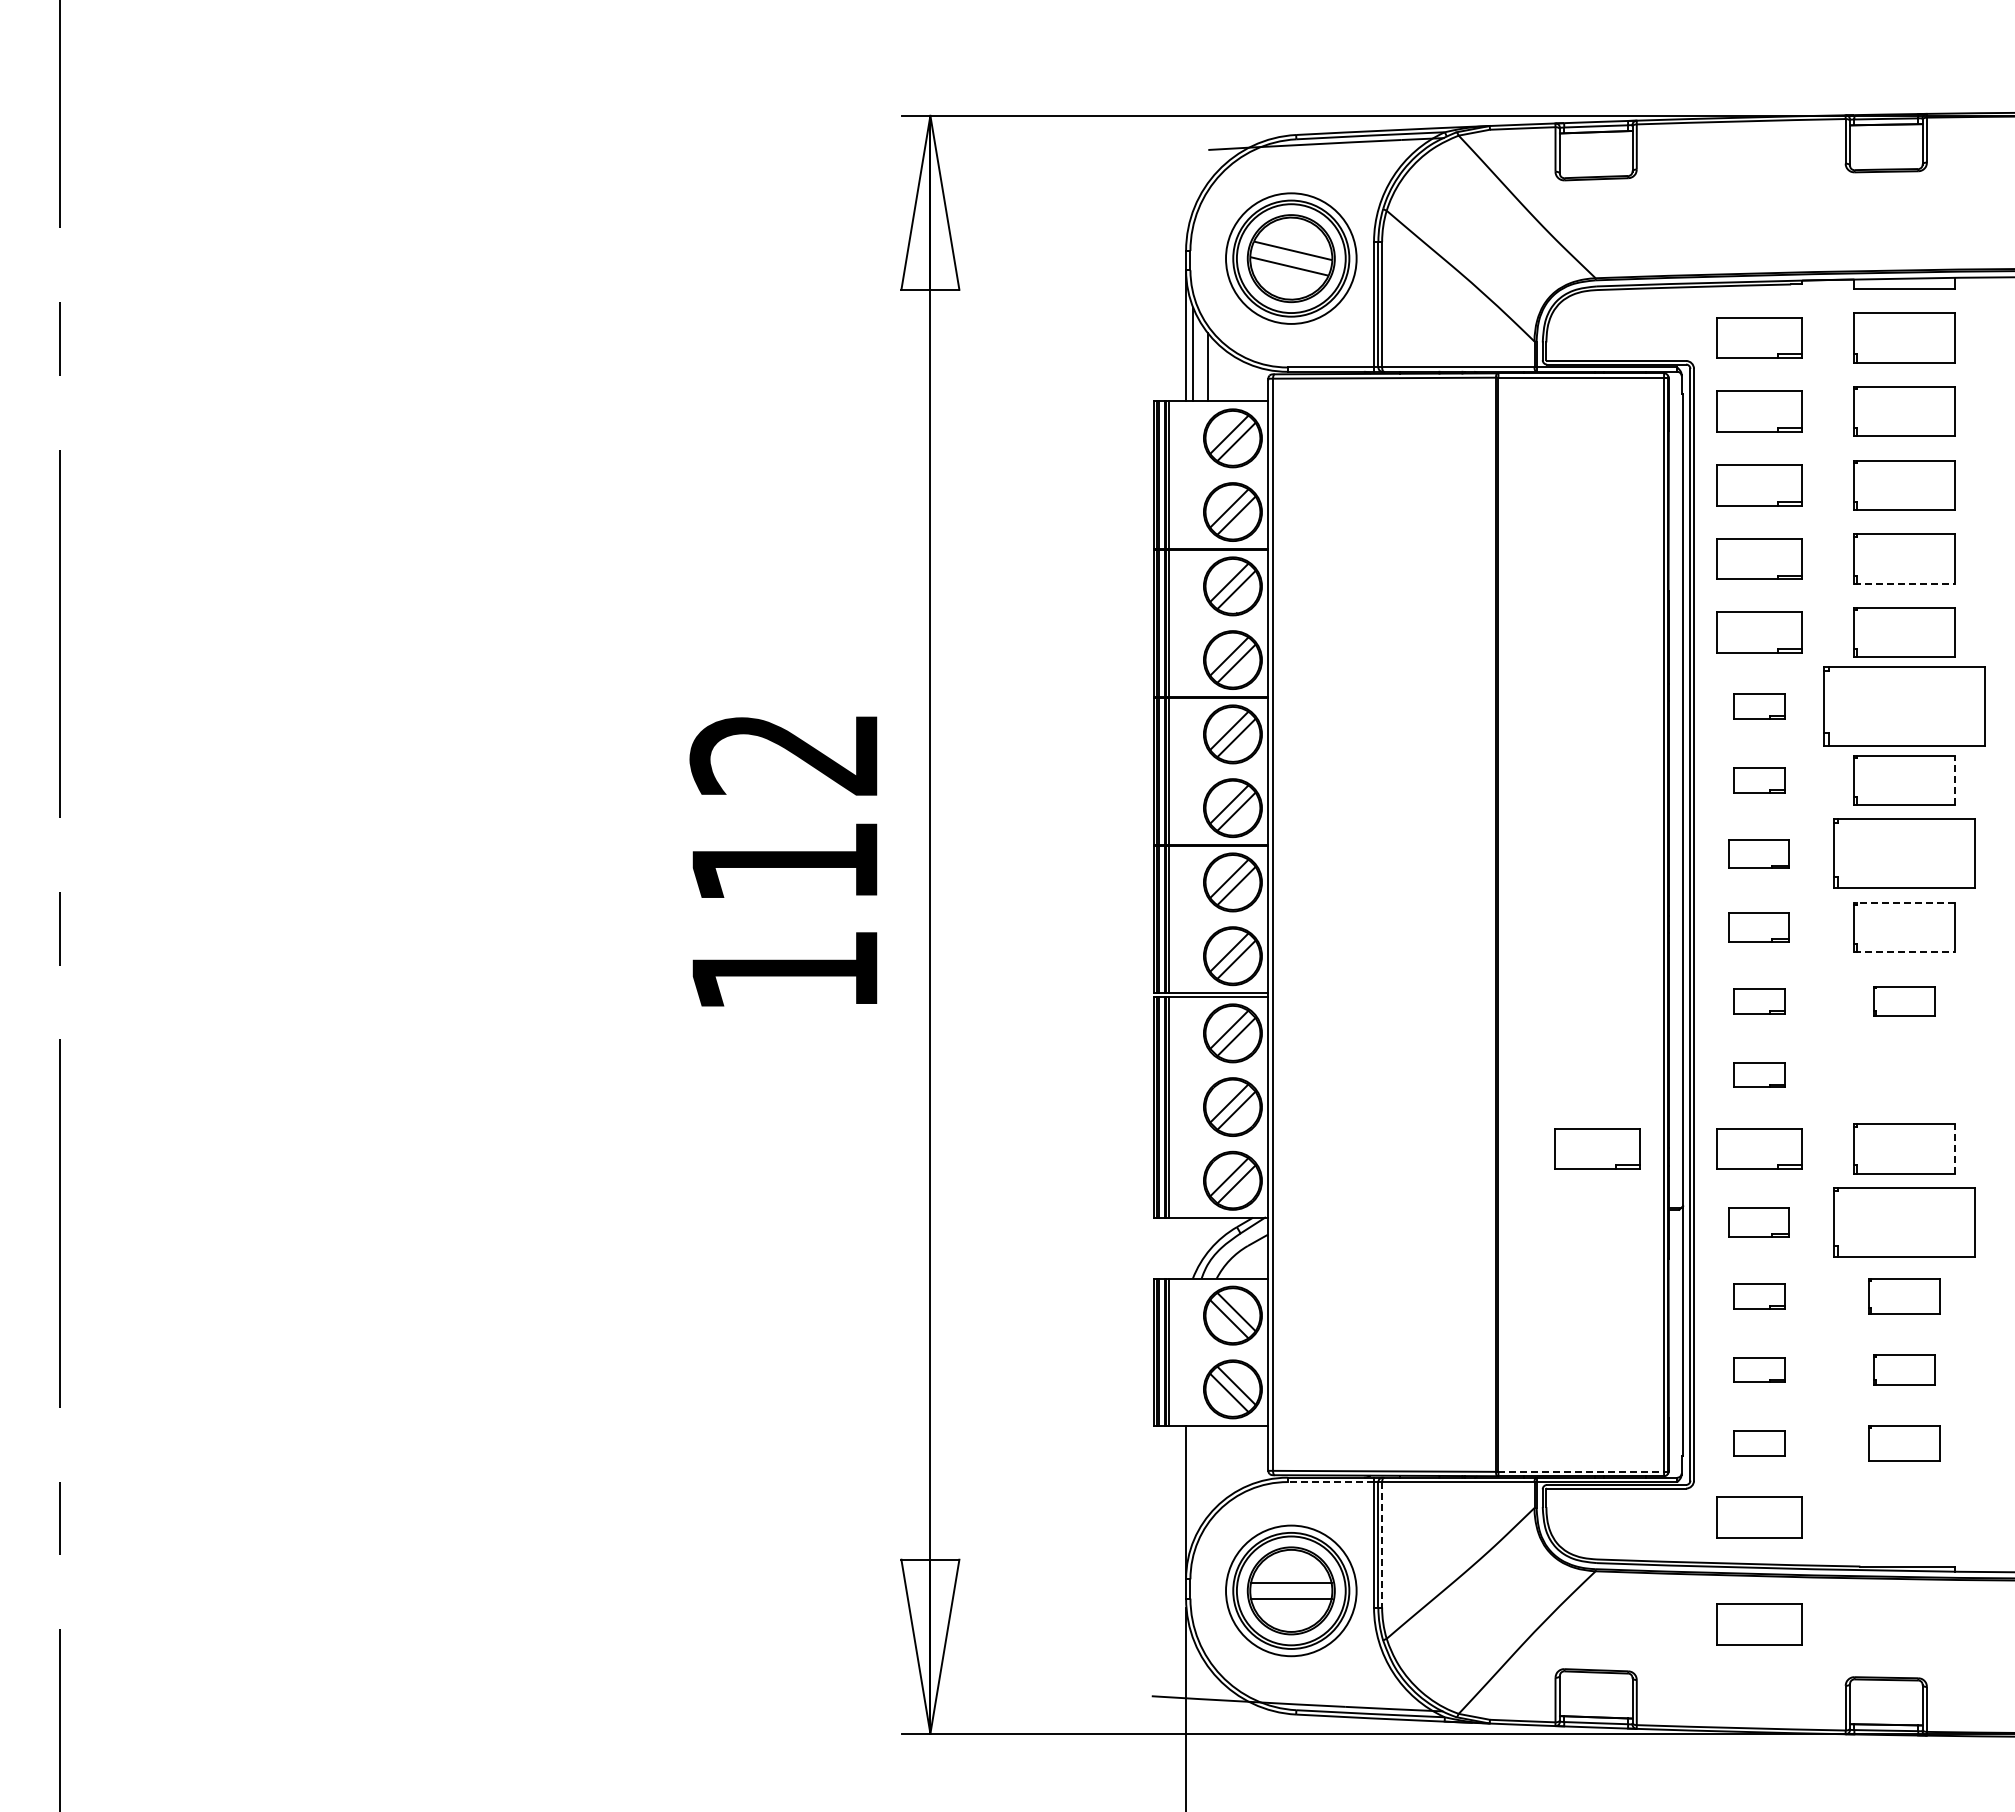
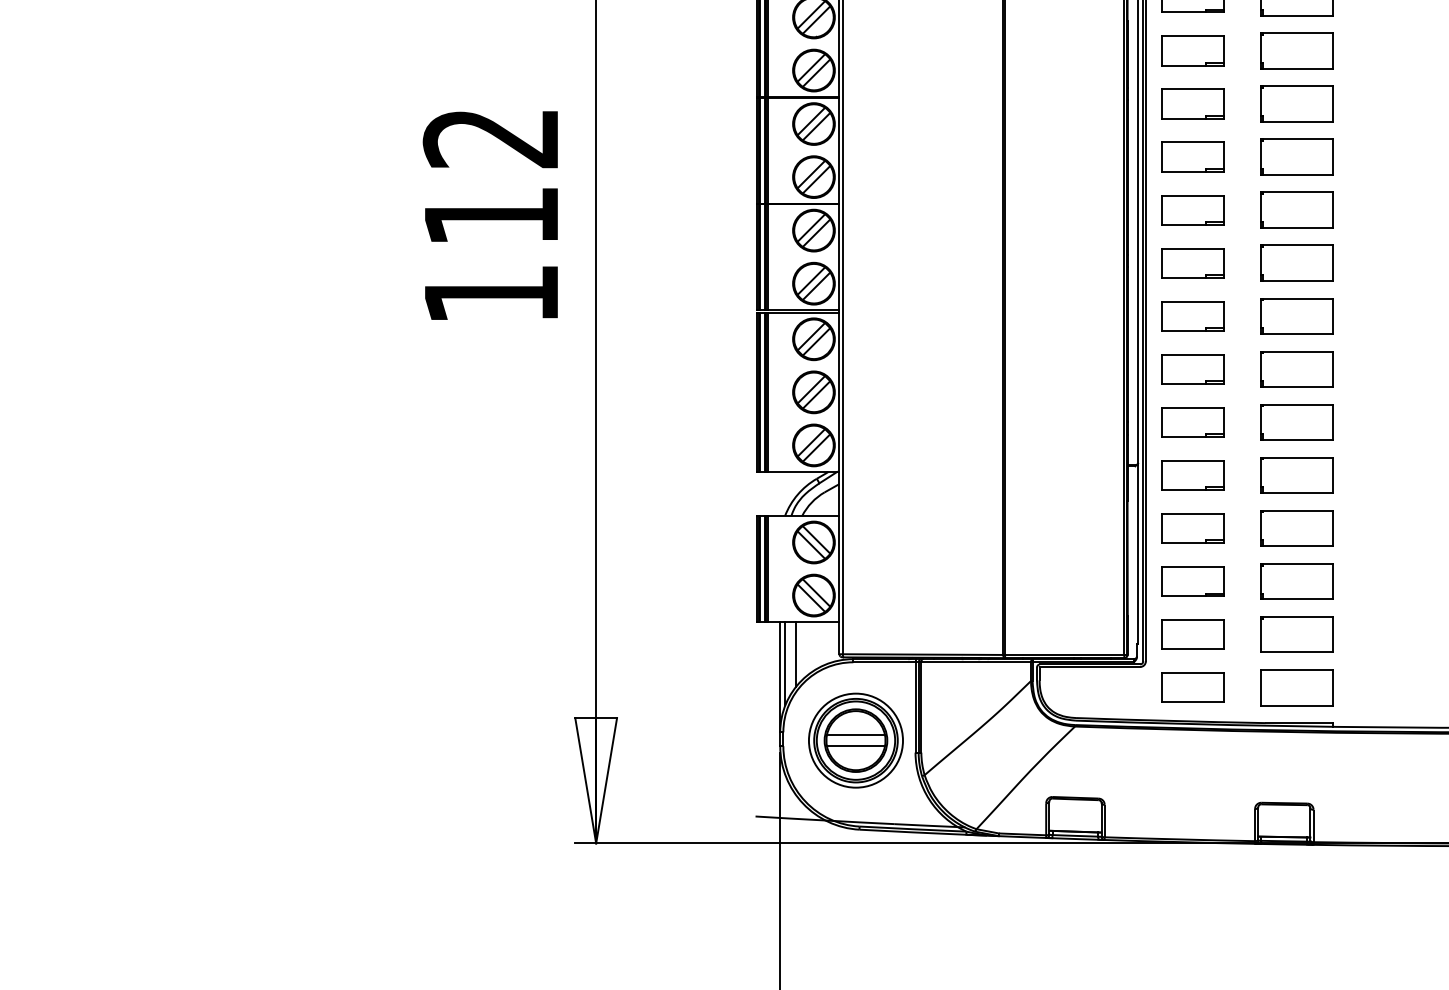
line: (1904, 583) -> (1297, 15), dashed -> solid
part: (1759, 706) -> (1193, 103), size x1.67
part: (1904, 706) -> (1297, 103), size x0.62
part: (1759, 780) -> (1193, 157), size x1.67
line: (1954, 780) -> (1333, 157), dashed -> solid
part: (1759, 853) -> (1193, 209), size x1.43
part: (1904, 853) -> (1297, 209), size x0.71
line: (1903, 903) -> (1296, 245), dashed -> solid
part: (1759, 927) -> (1193, 263), size x1.43
line: (1904, 952) -> (1297, 281), dashed -> solid
part: (1759, 1001) -> (1193, 316), size x1.67
part: (1904, 1001) -> (1297, 316), size x1.67
part: (1759, 1074) -> (1193, 368), size x1.67
part: (1904, 1074) -> (1297, 368), added
part: (1597, 1148) -> (1076, 422), removed
line: (1954, 1148) -> (1333, 422), dashed -> solid
part: (1759, 1222) -> (1193, 475), size x1.43
part: (1904, 1222) -> (1297, 475), size x0.71
part: (1759, 1296) -> (1193, 528), size x1.67
part: (1904, 1296) -> (1297, 528), size x1.43
part: (1759, 1369) -> (1193, 581), size x1.67
part: (1904, 1369) -> (1297, 581), size x1.67
part: (1759, 1443) -> (1193, 634), size x1.67
part: (1904, 1443) -> (1297, 634), size x1.43
line: (1207, 1471) -> (795, 654), added
line: (1581, 1471) -> (1064, 654), dashed -> solid
line: (1330, 1482) -> (884, 662), dashed -> solid
line: (1193, 1483) -> (785, 663), added
part: (1904, 1517) -> (1297, 687), added
line: (1382, 1544) -> (921, 707), dashed -> solid
part: (1759, 1624) -> (1193, 764), removed

